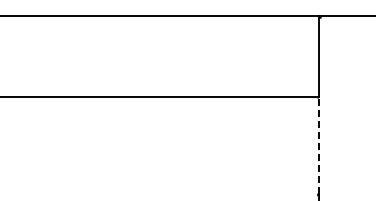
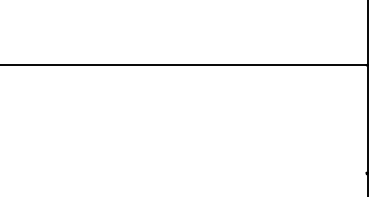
line: (319, 145) -> (368, 118), dashed -> solid

